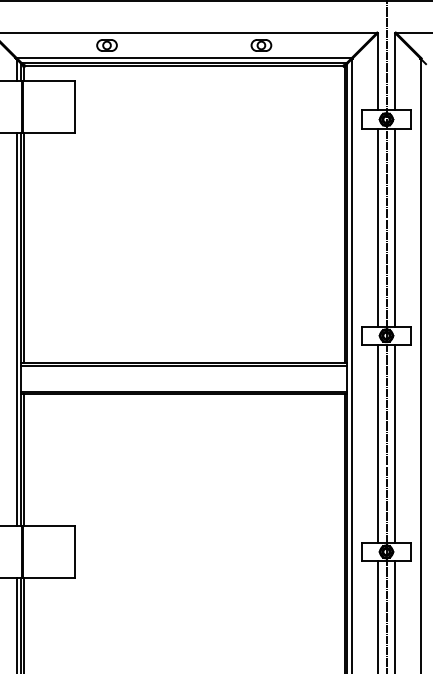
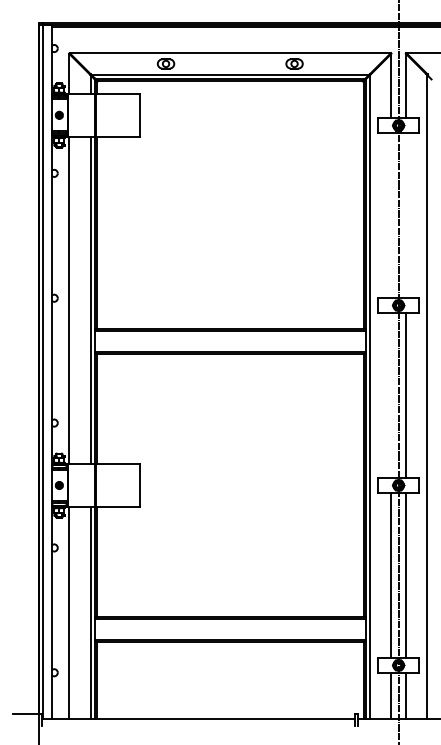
line: (377, 227) -> (391, 215), removed
line: (394, 227) -> (405, 215), removed
line: (377, 443) -> (391, 395), removed

